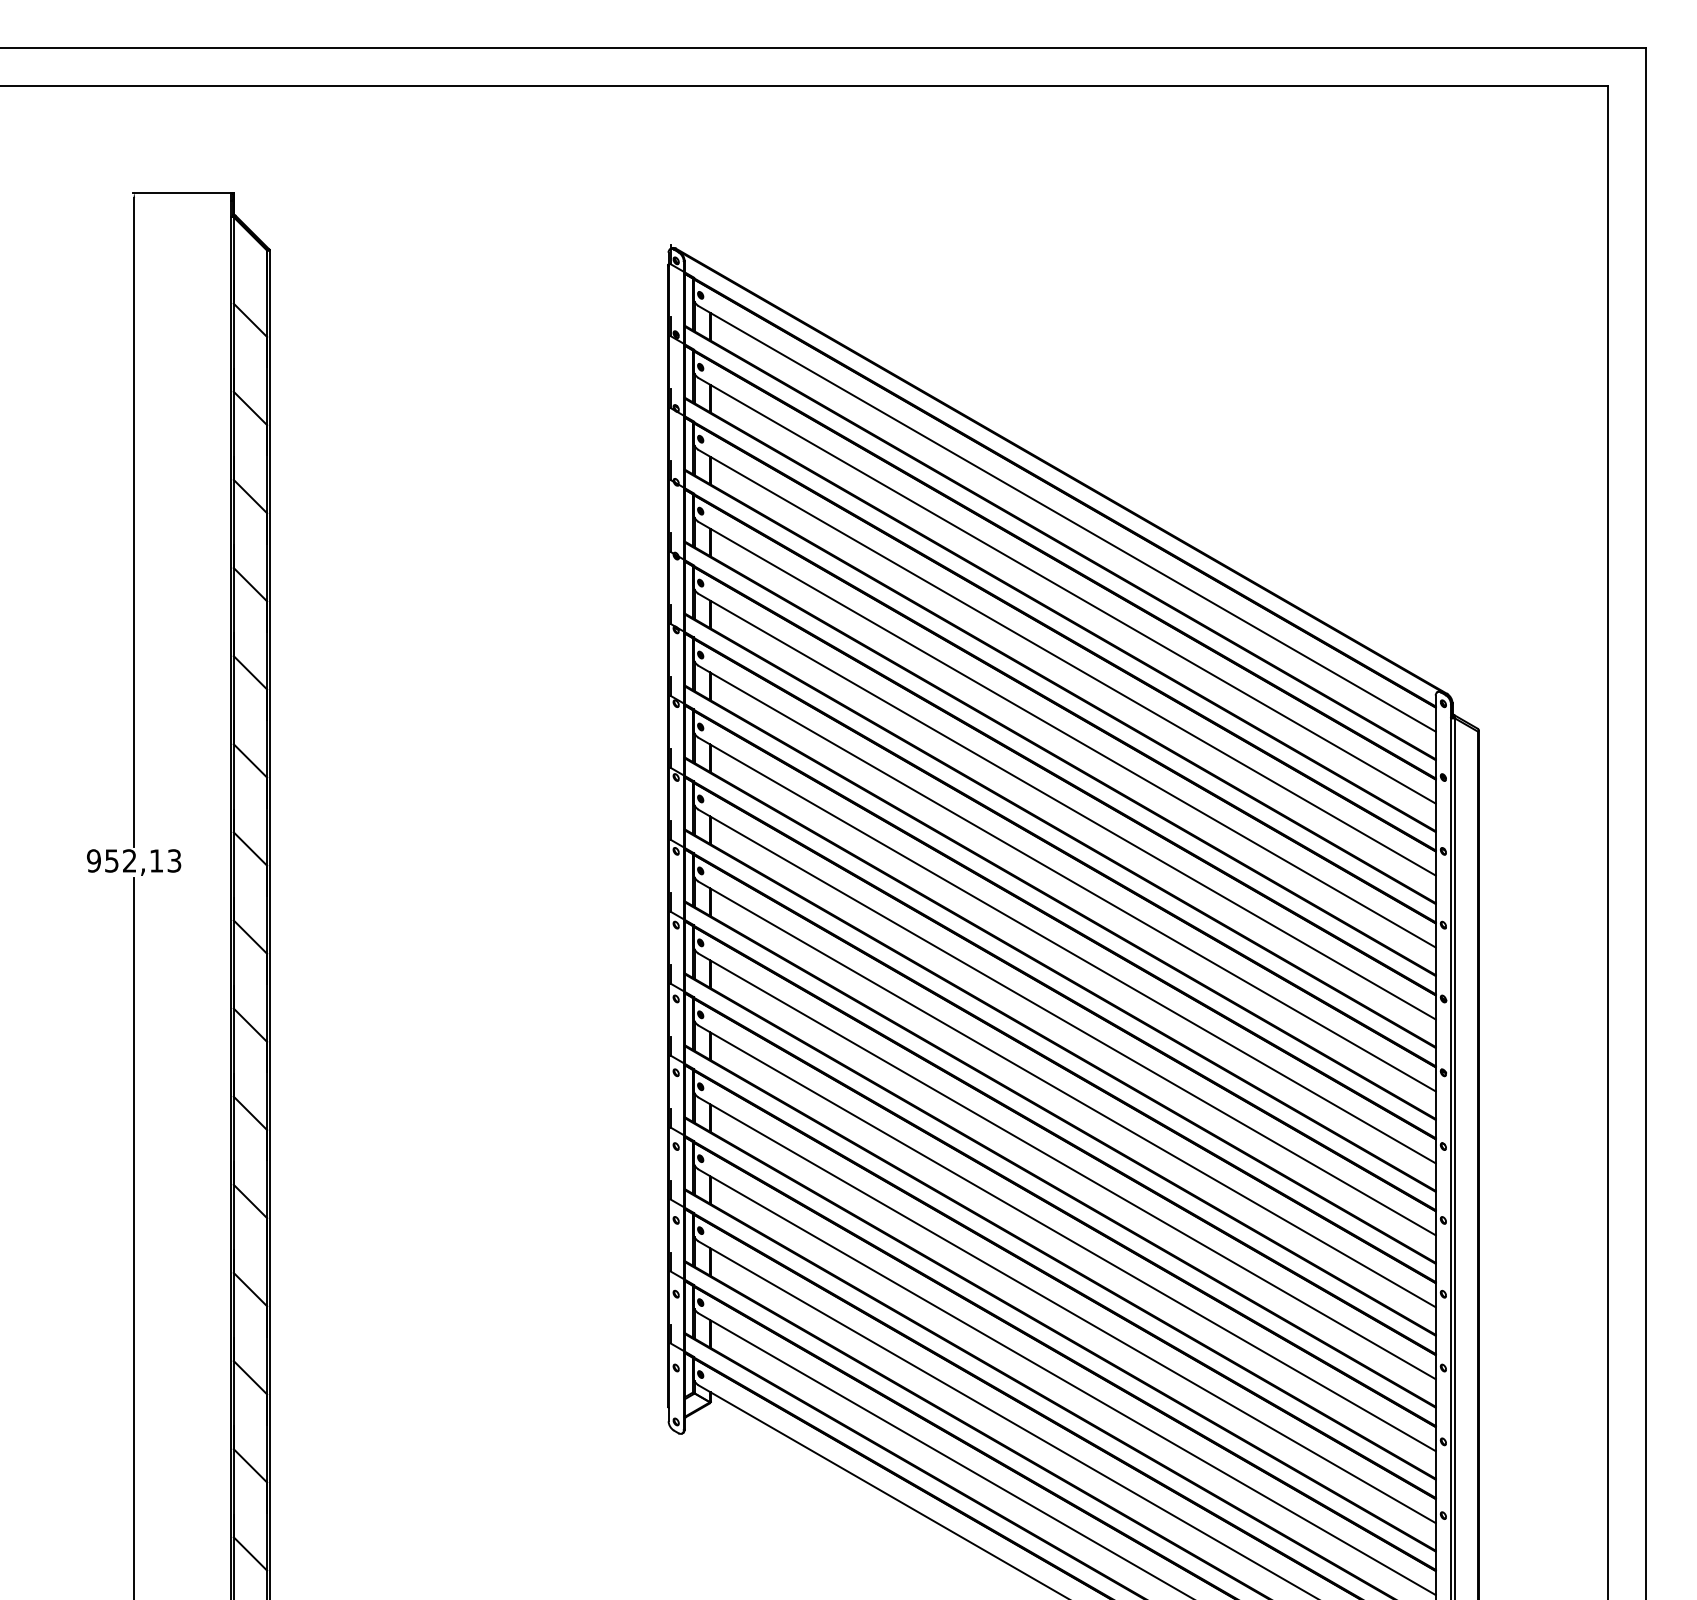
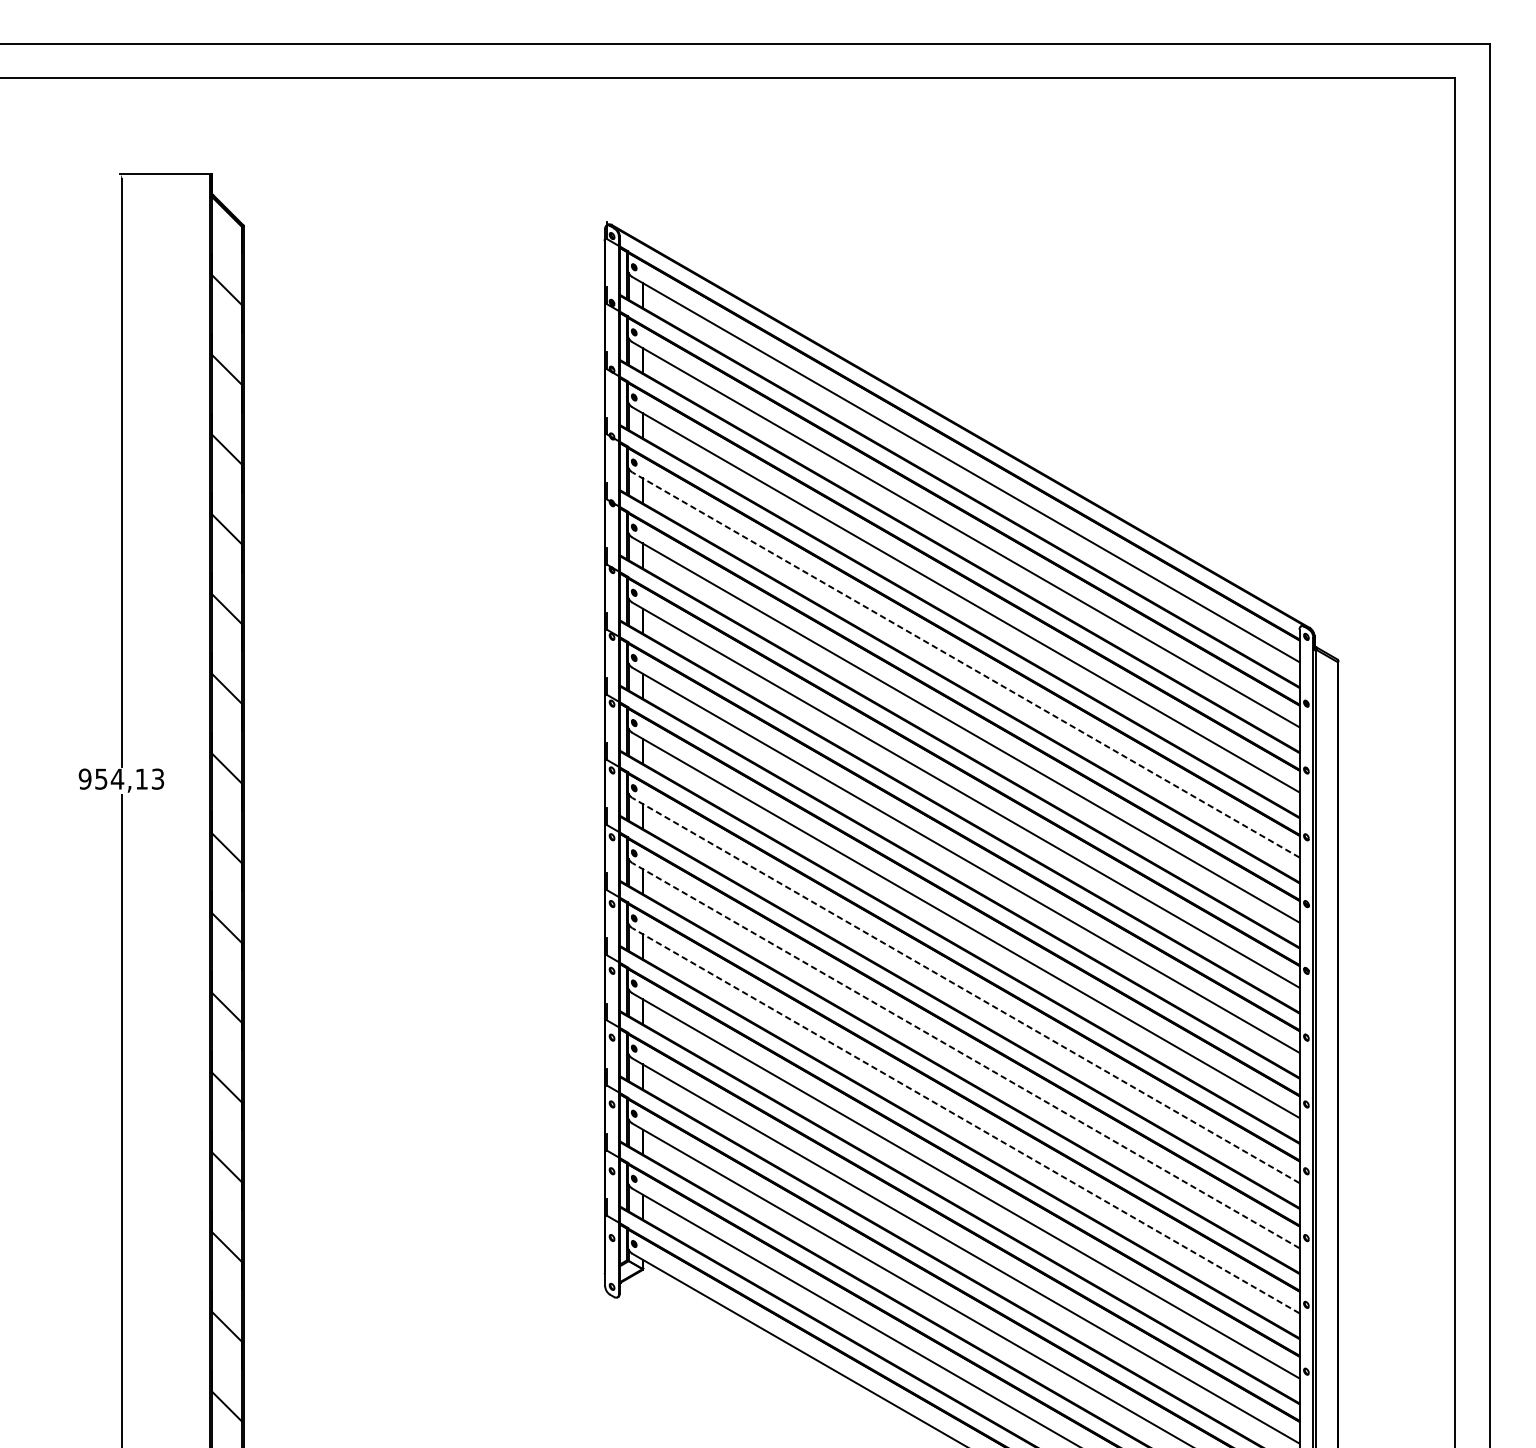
line: (1067, 734) -> (966, 664), solid -> dashed
text: (129, 860) -> (117, 778), 952,13 -> 954,13
line: (1067, 1094) -> (966, 990), solid -> dashed
line: (1067, 1166) -> (966, 1055), solid -> dashed
line: (1067, 1238) -> (966, 1120), solid -> dashed

